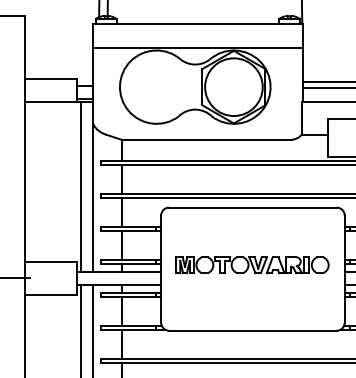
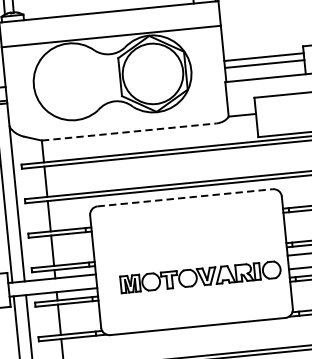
line: (206, 140) -> (129, 132), solid -> dashed
line: (252, 207) -> (184, 197), solid -> dashed
part: (252, 265) -> (200, 277), moved

